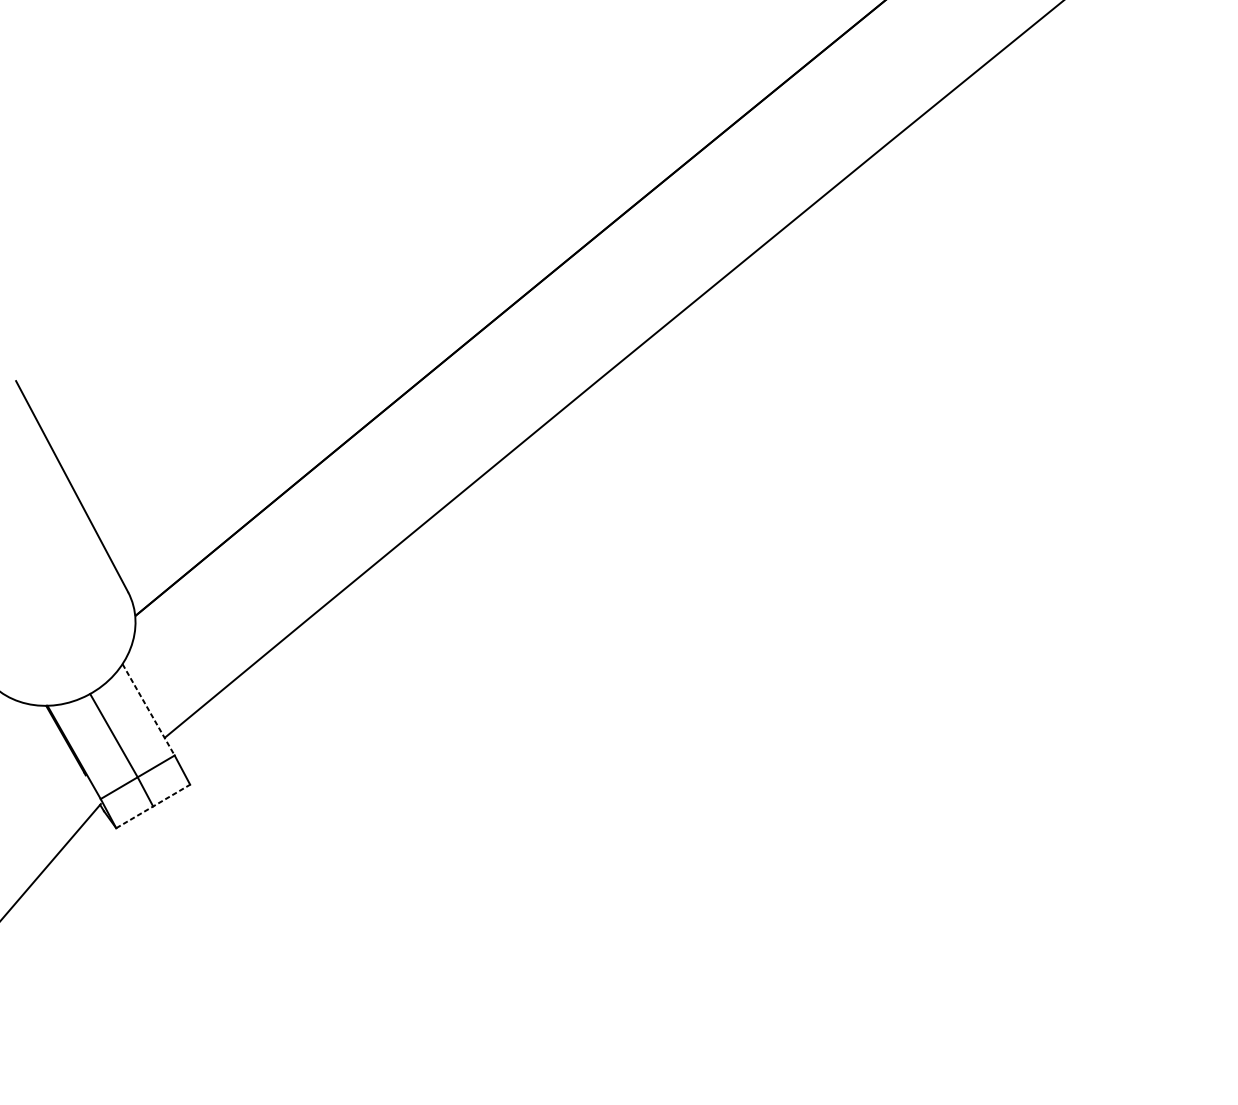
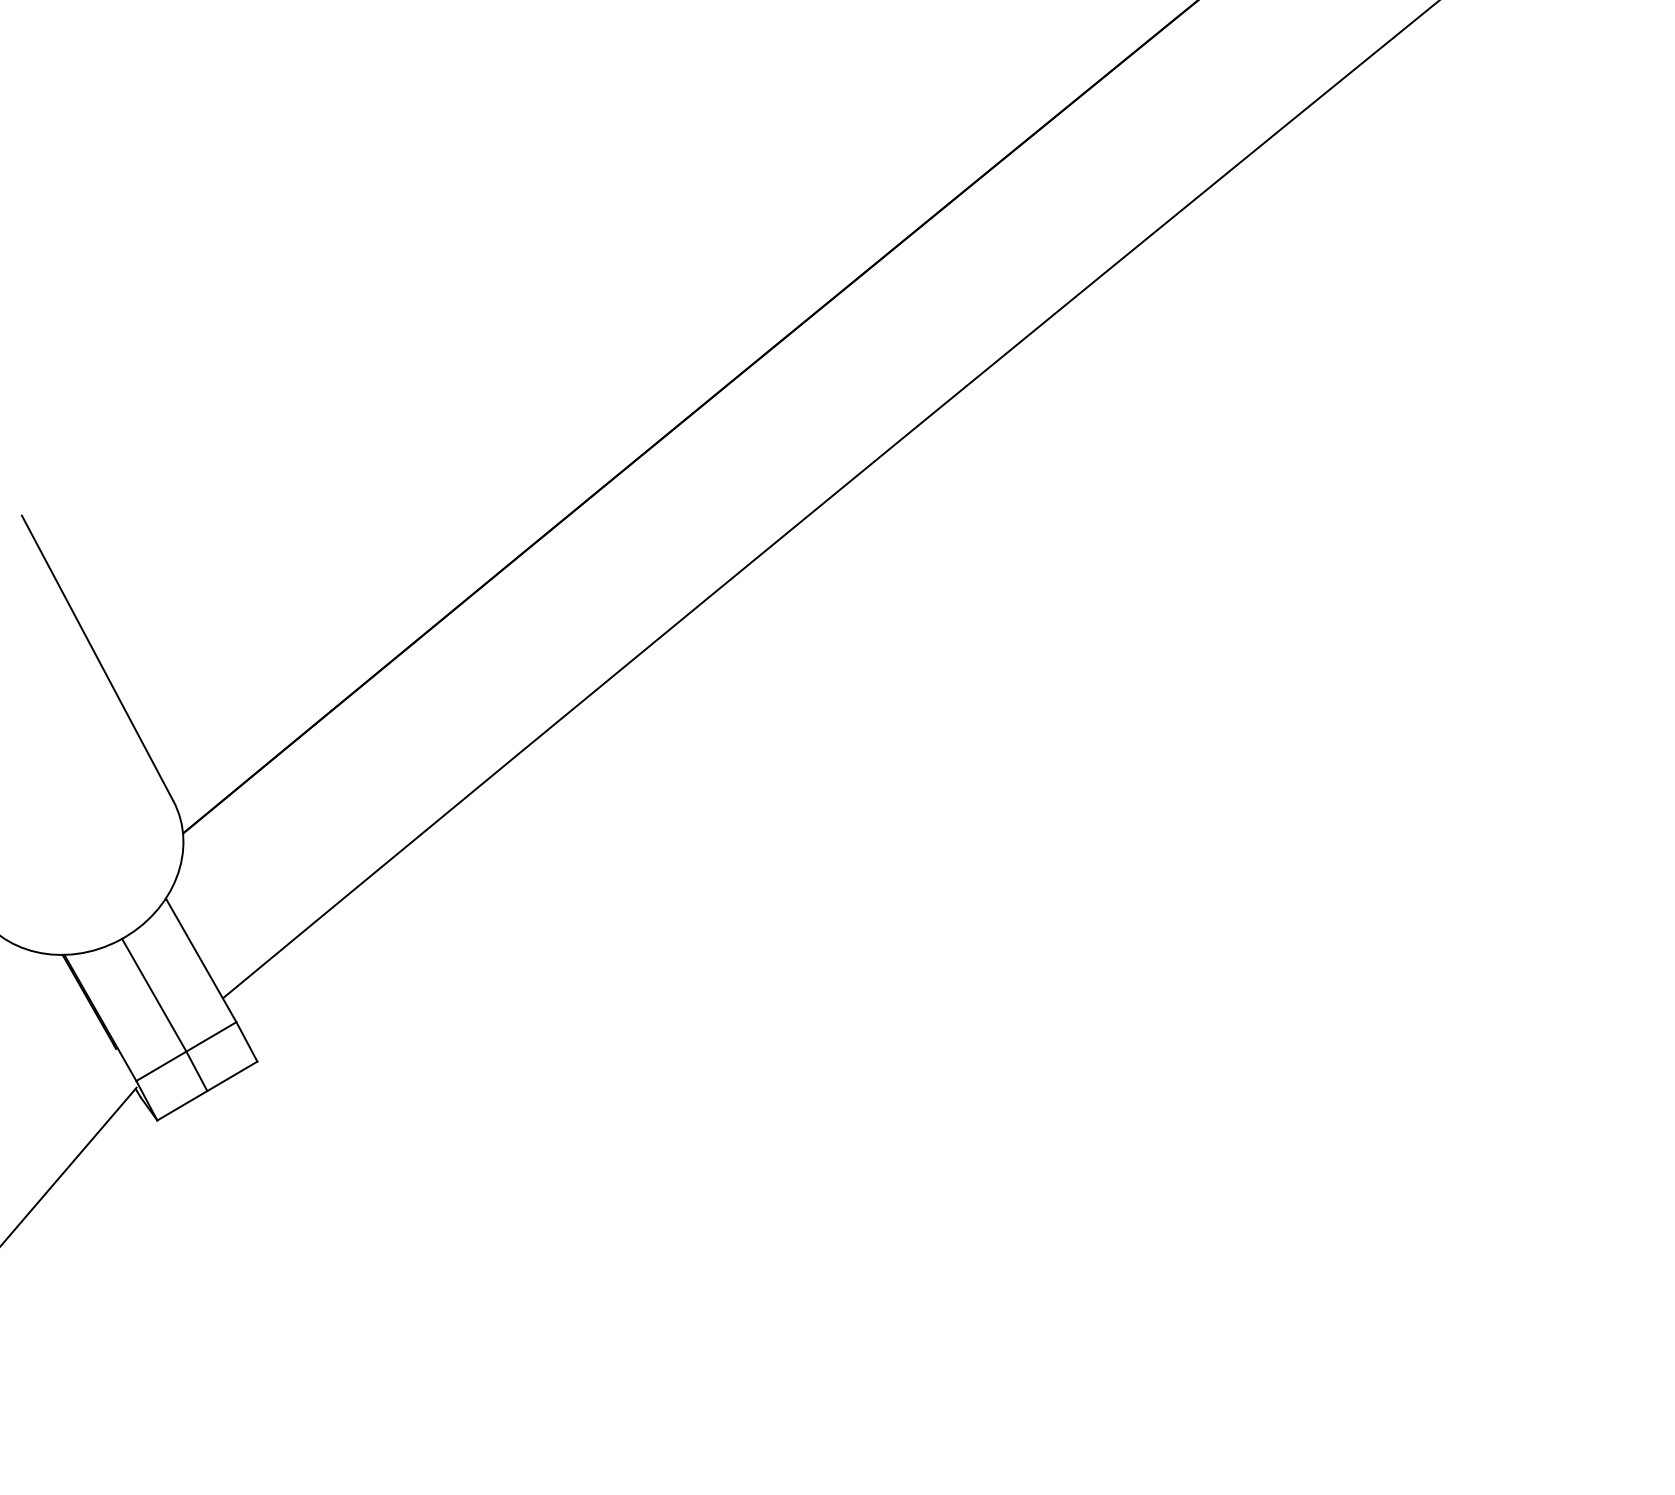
line: (148, 709) -> (201, 960), dashed -> solid
line: (153, 806) -> (207, 1090), dashed -> solid

